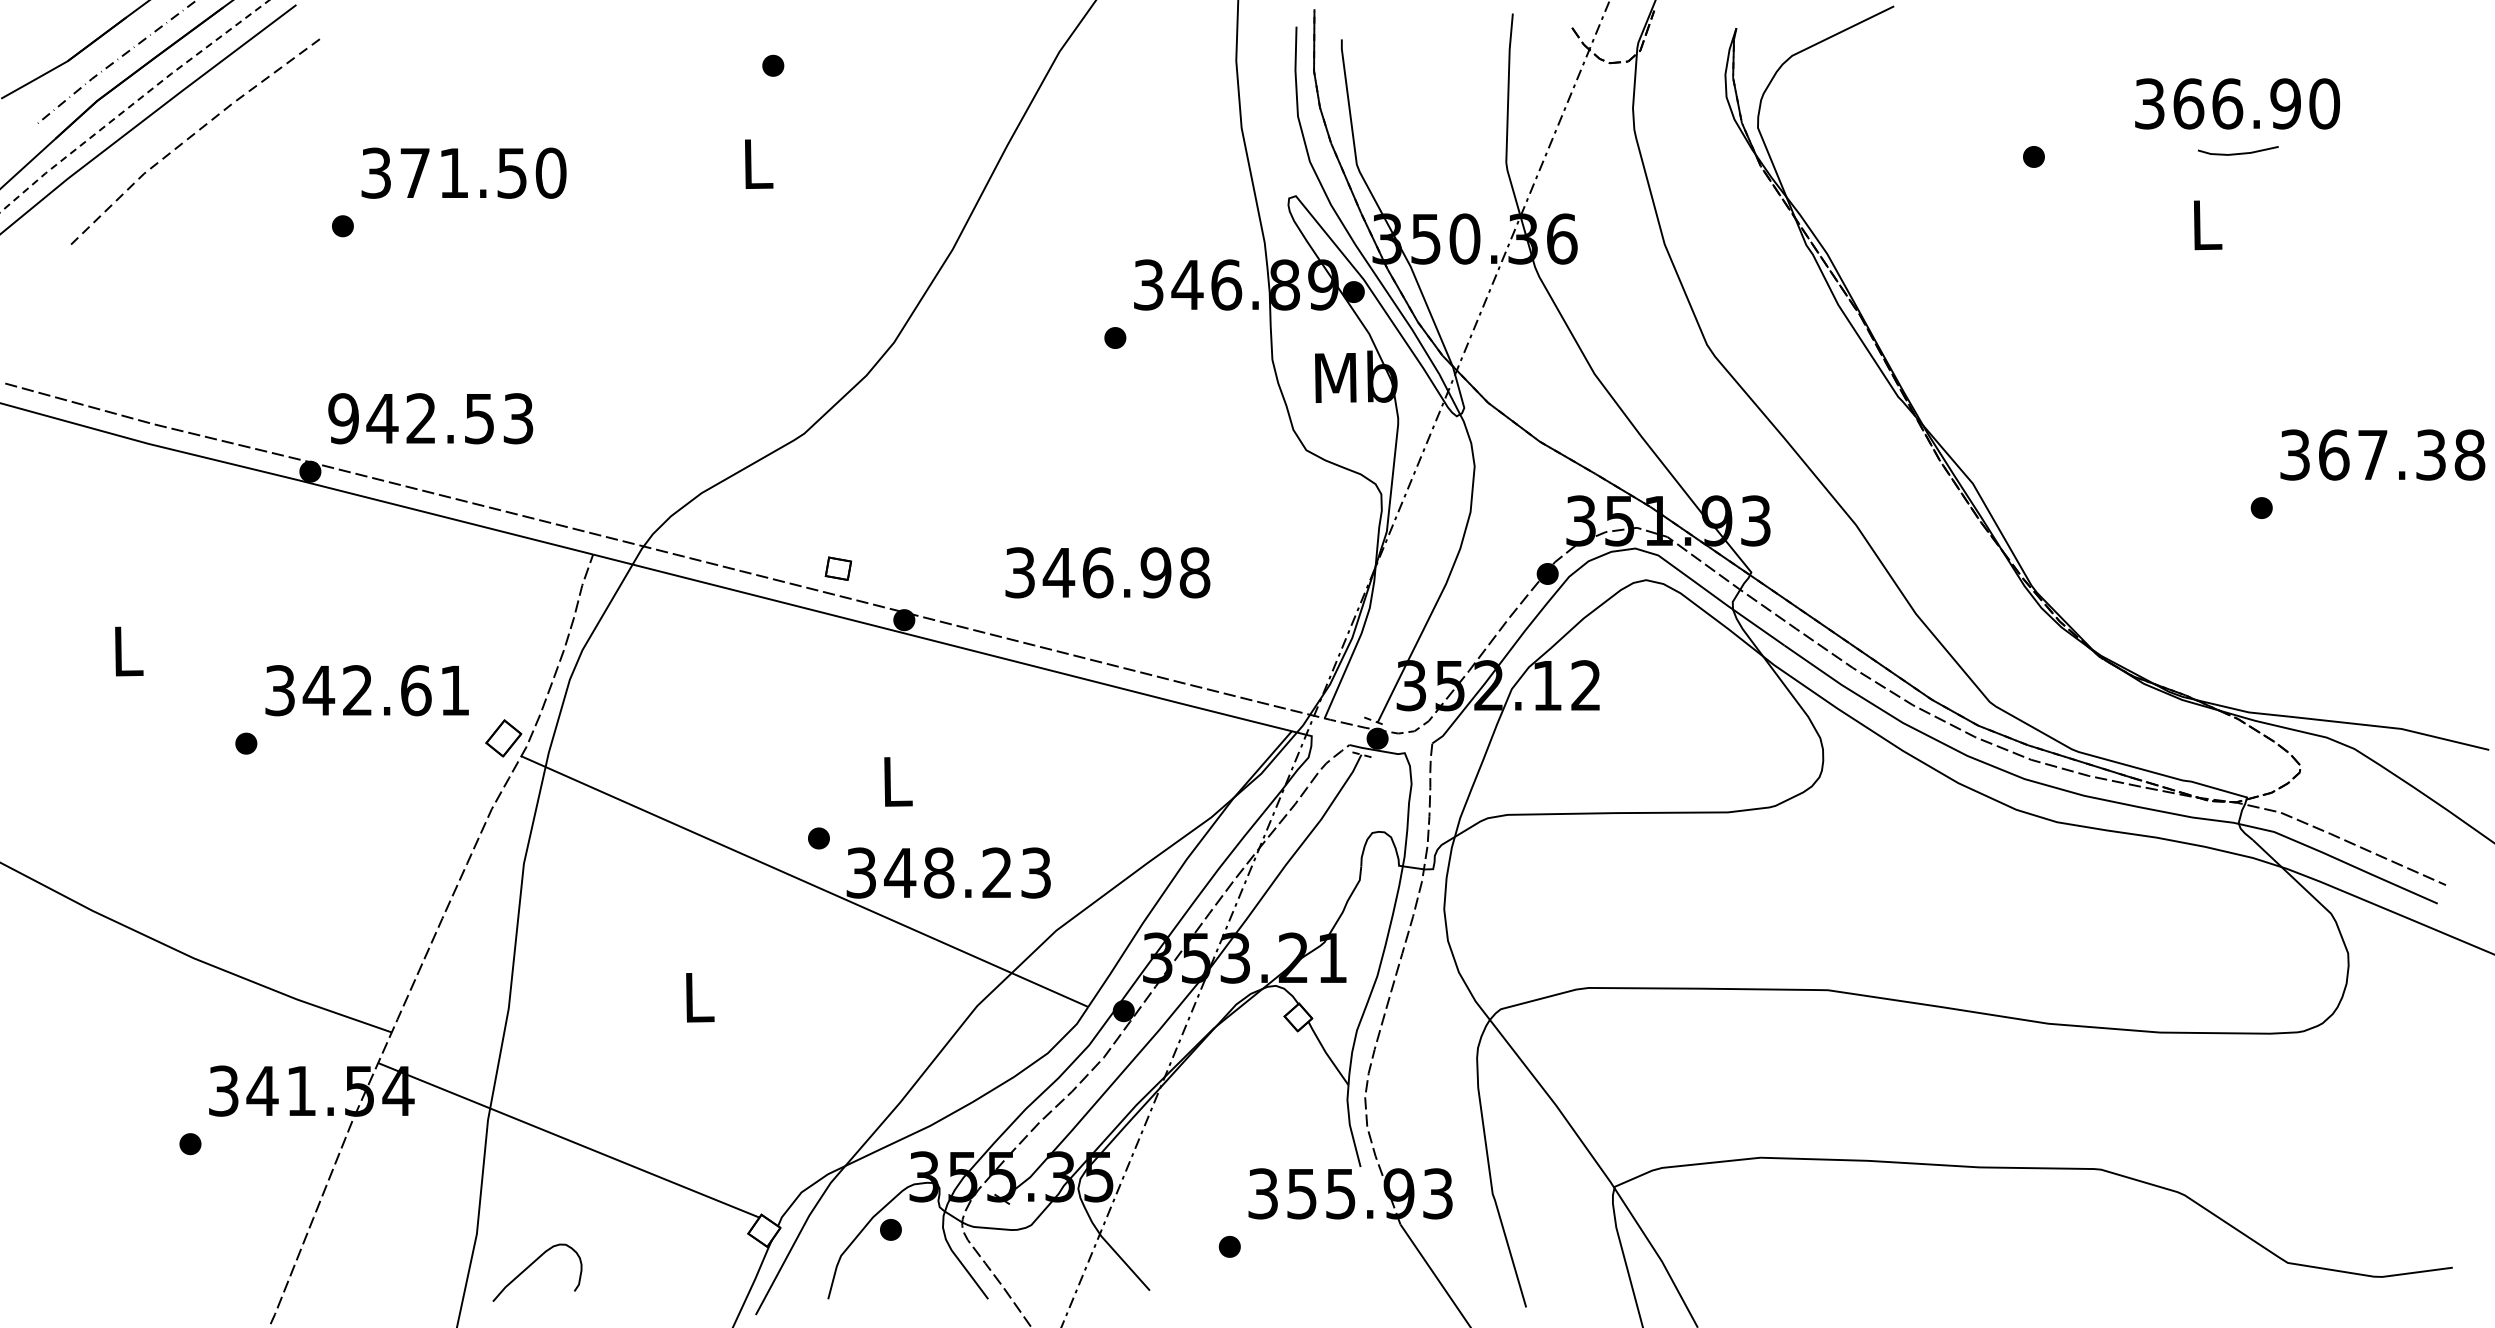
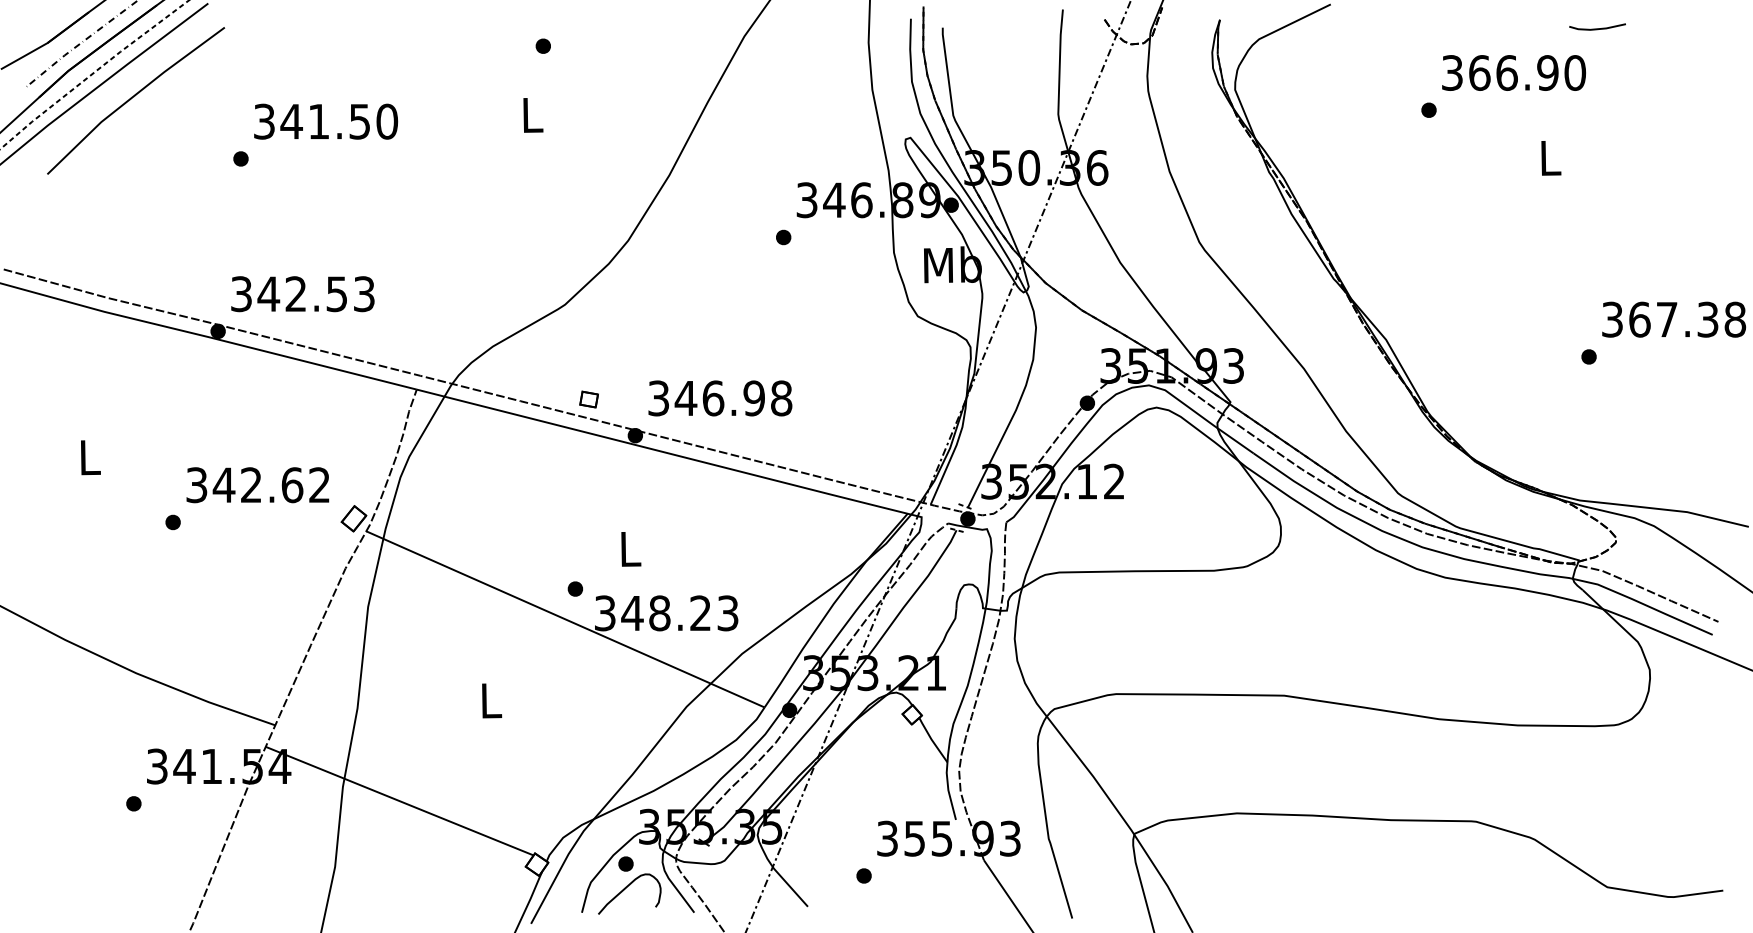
text: (2236, 103) -> (1513, 72), moved
line: (188, 138) -> (132, 97), dashed -> solid
line: (2238, 152) -> (1597, 28), moved
text: (414, 172) -> (291, 121), 371.50 -> 341.50
text: (343, 417) -> (241, 293), 942.53 -> 342.53
text: (1108, 572) -> (720, 398), moved
text: (454, 689) -> (319, 484), 342.61 -> 342.62
curve: (531, 1266) -> (625, 889), moved

